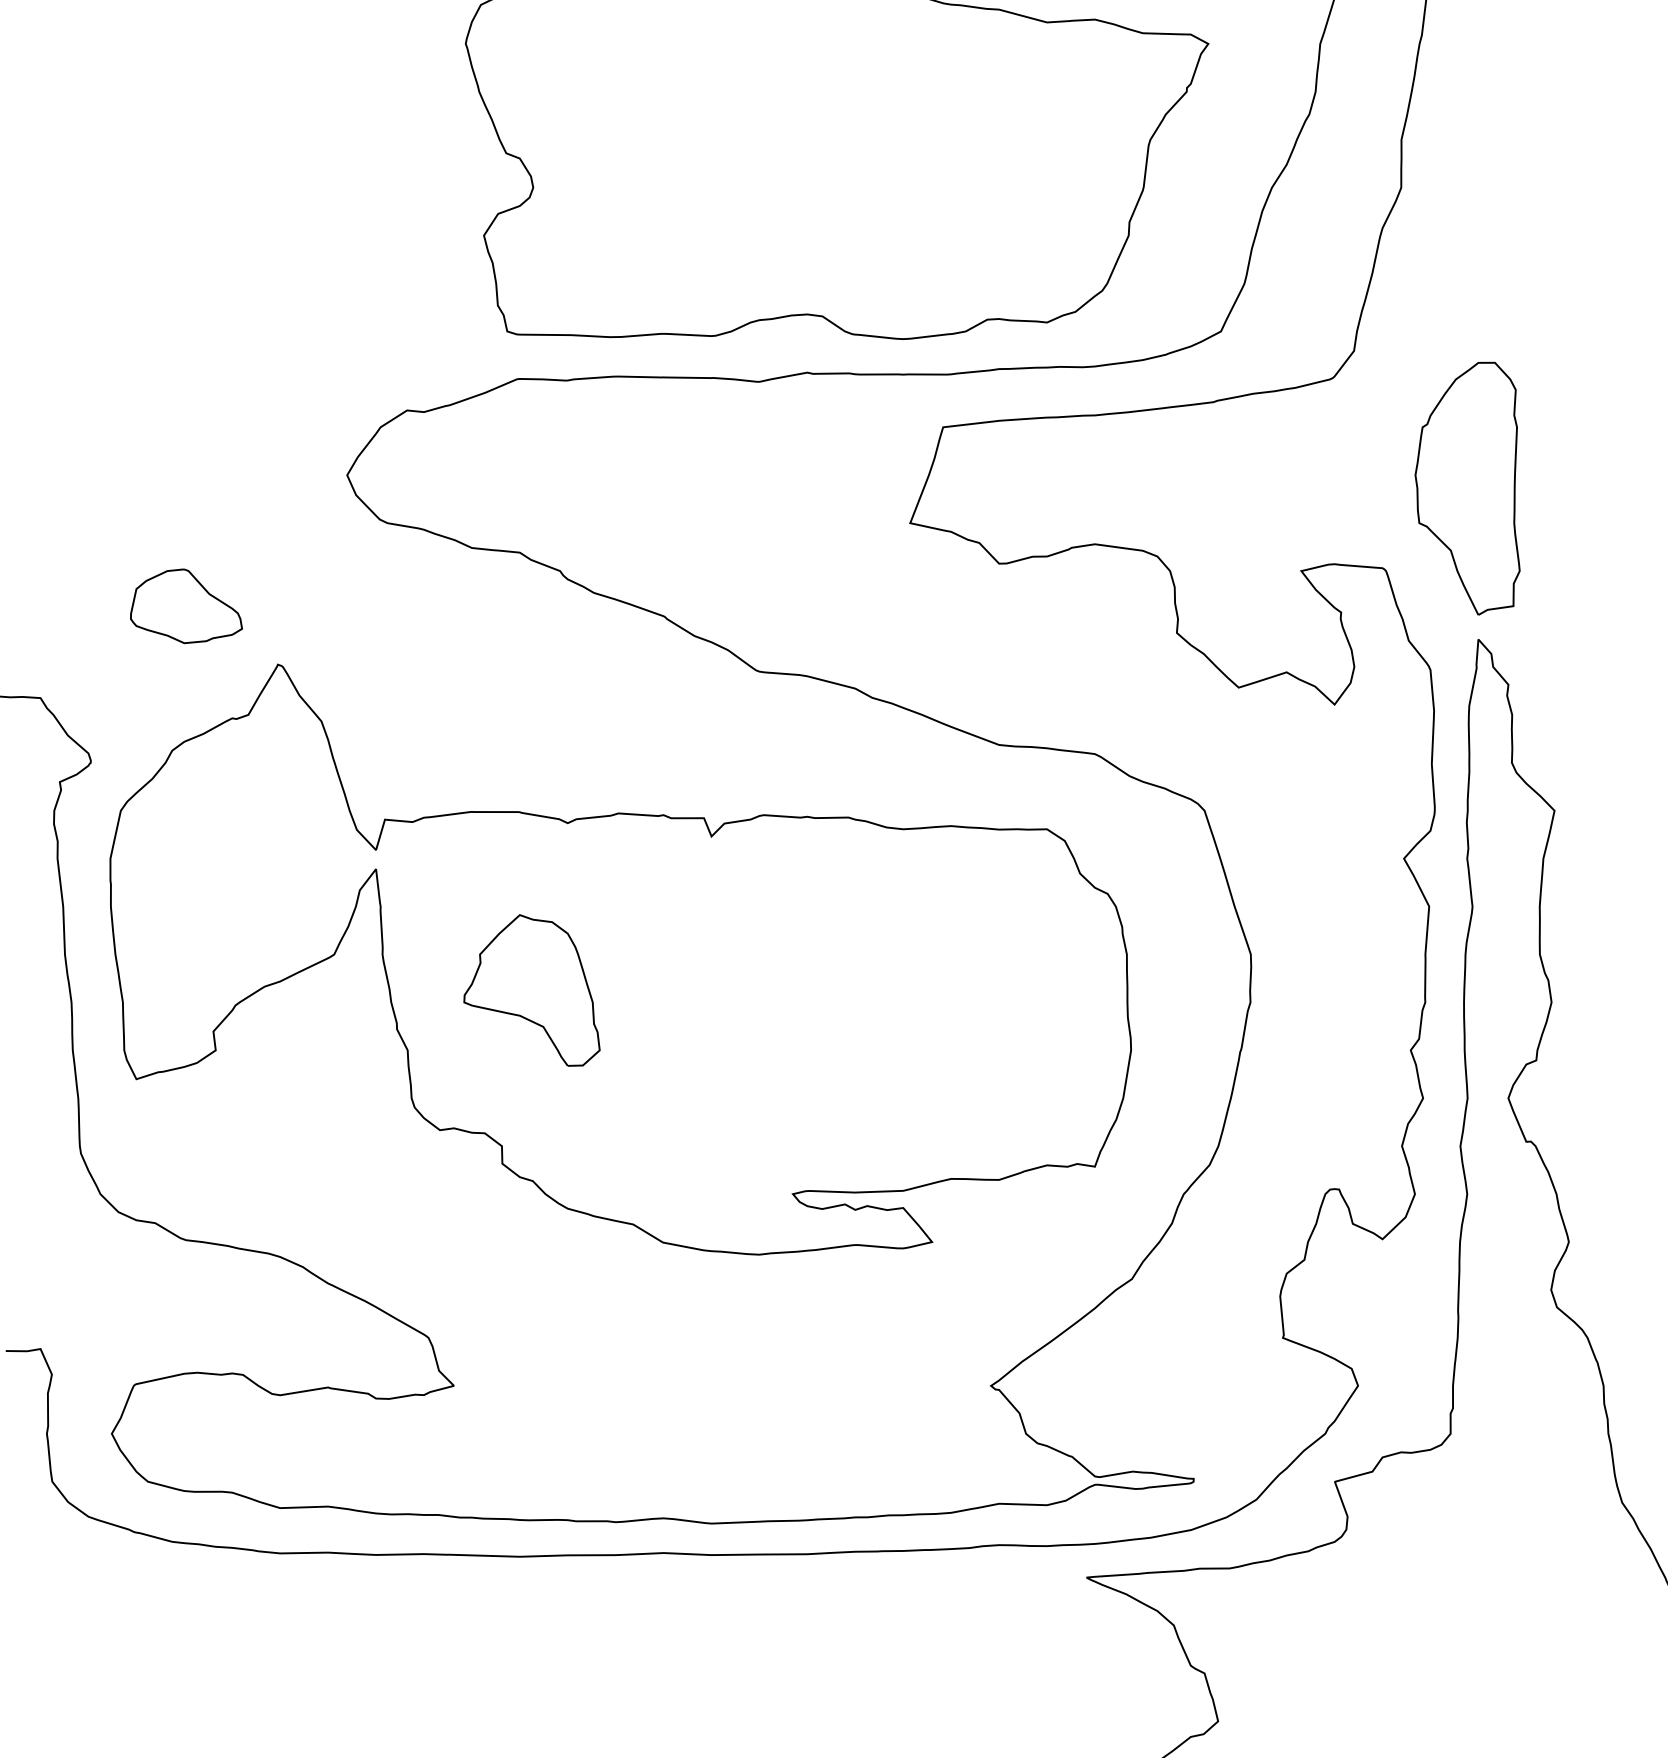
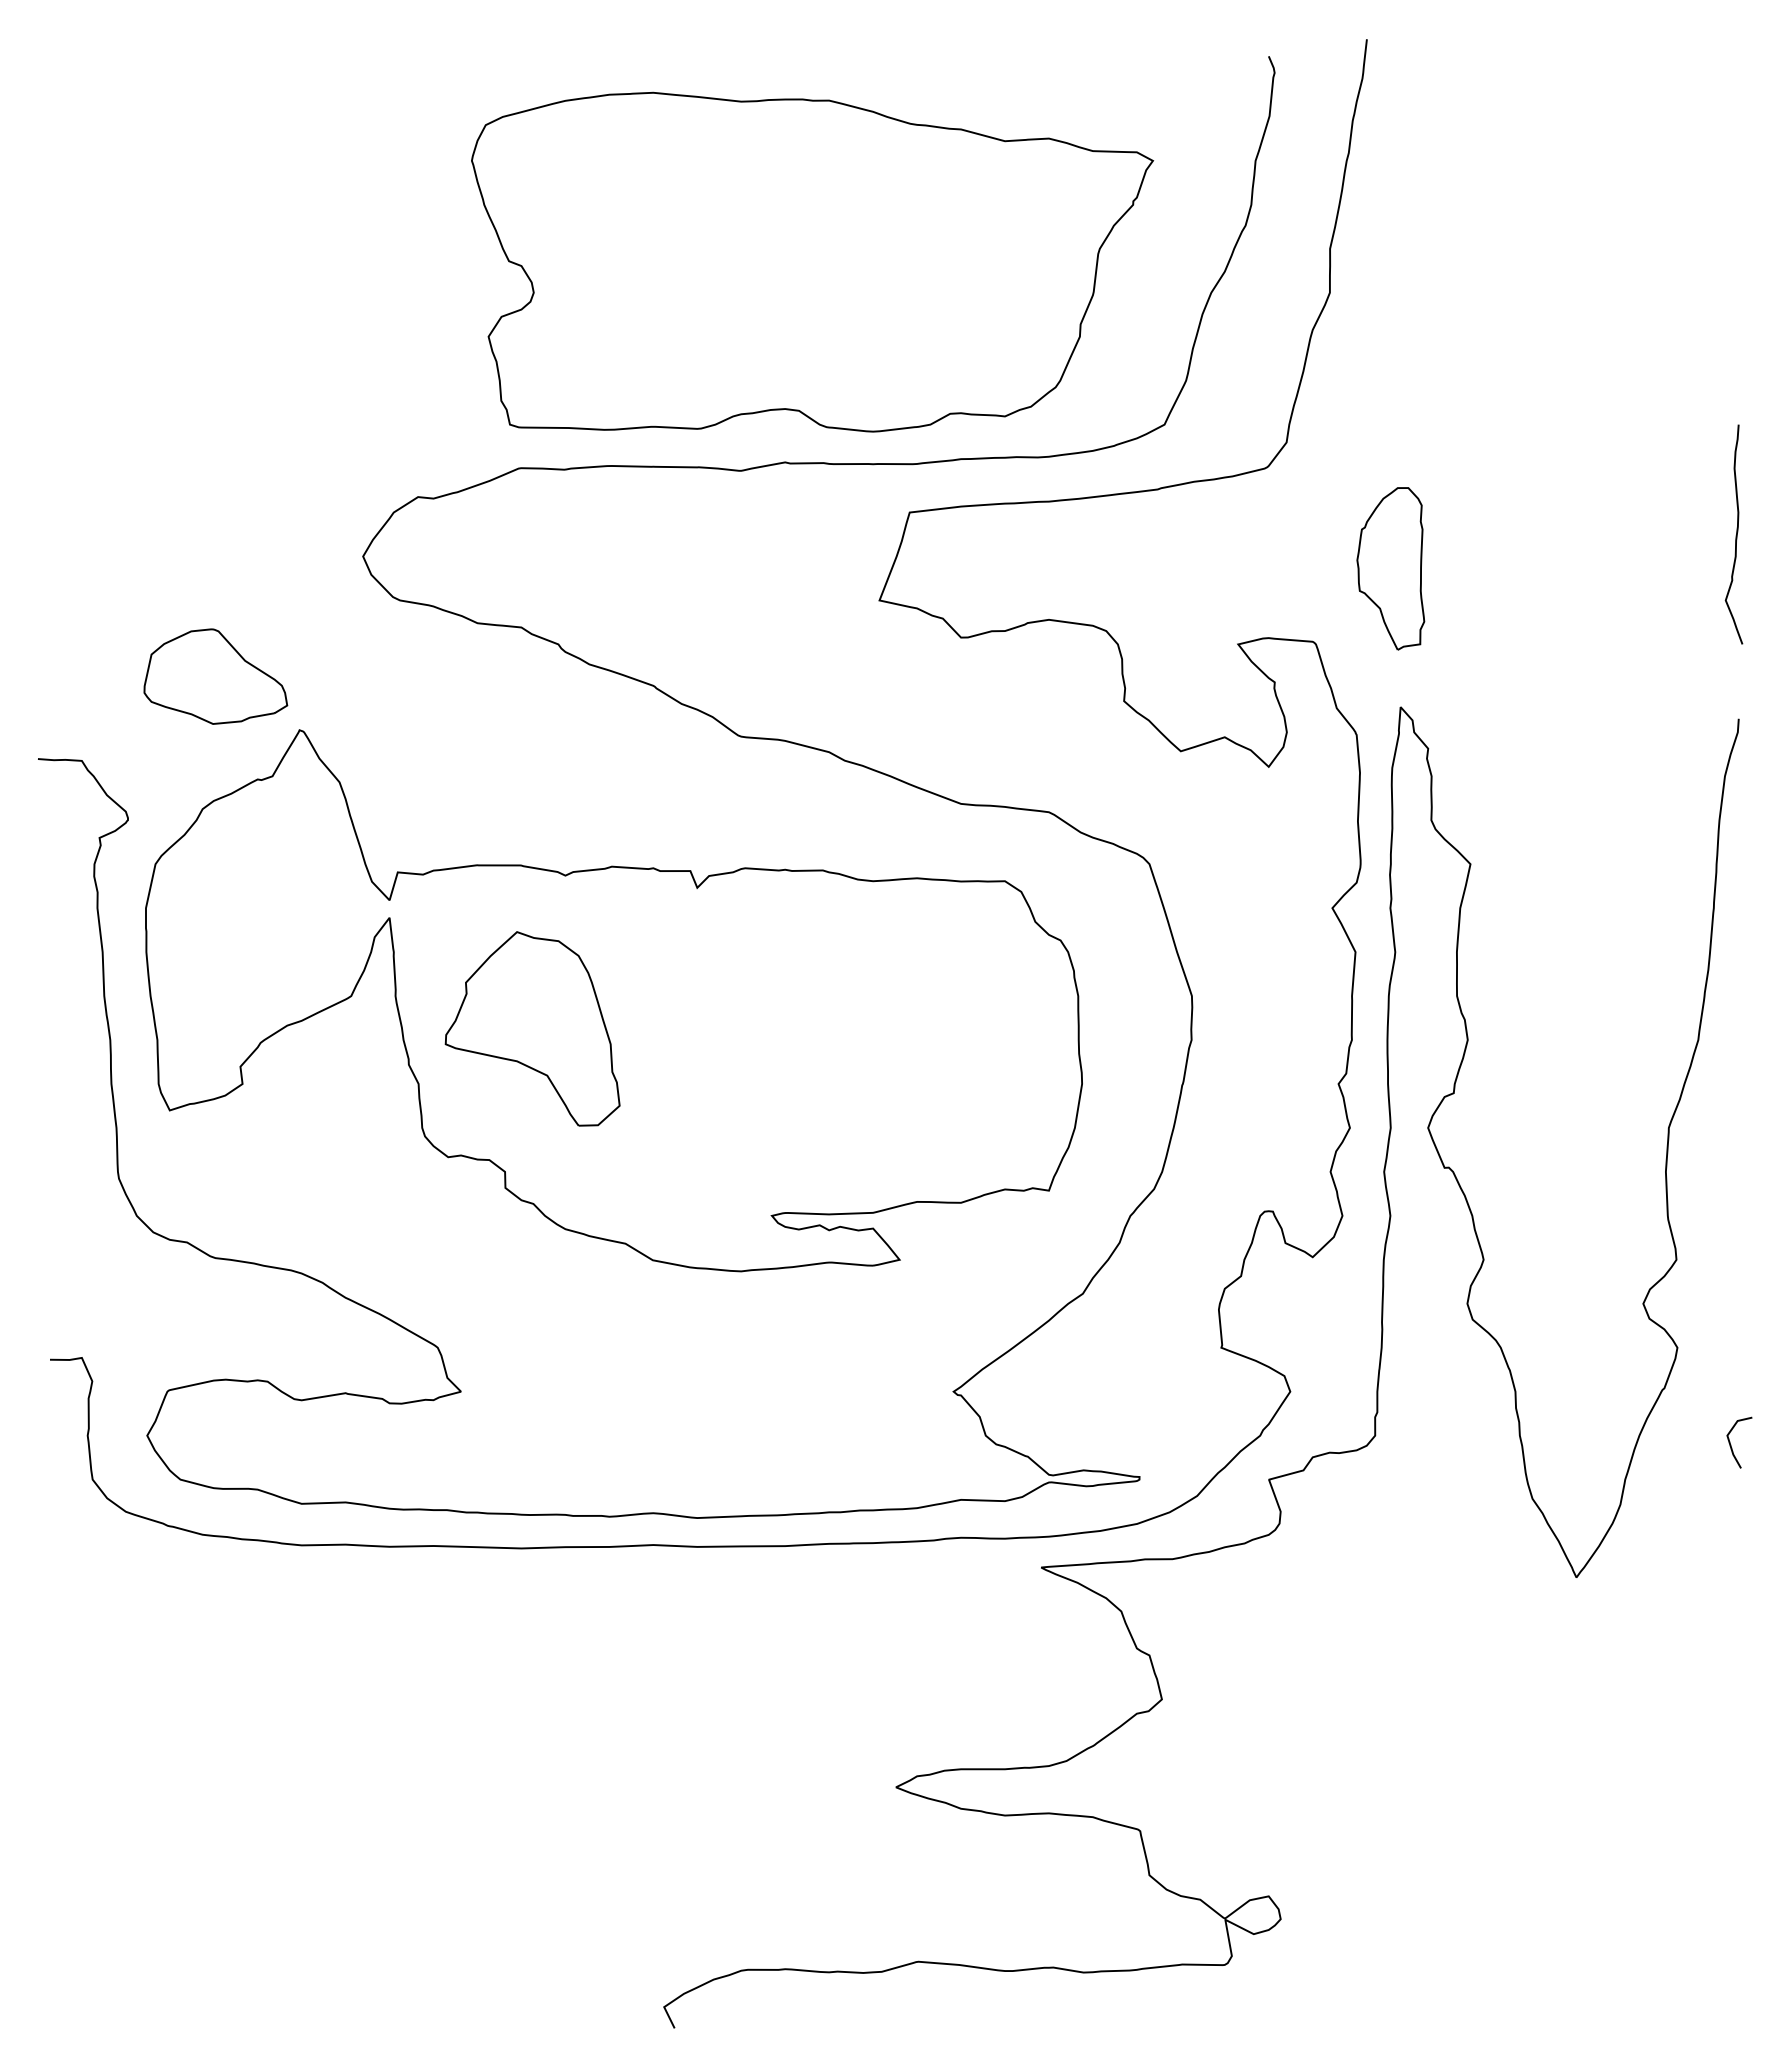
part: (1467, 488) -> (1390, 568), size x0.7
part: (186, 606) -> (215, 676), size x1.4
part: (531, 990) -> (532, 1029), size x1.4

